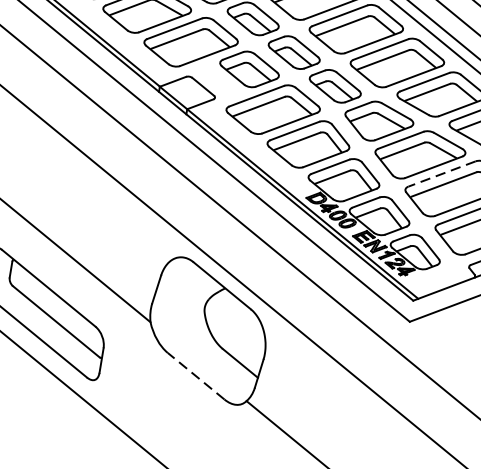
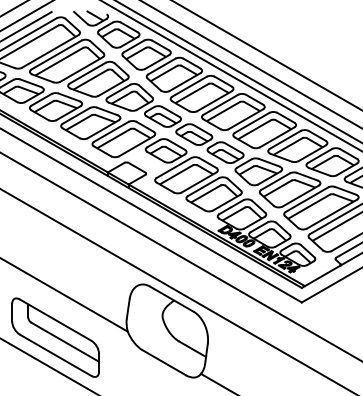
line: (441, 173) -> (306, 199), dashed -> solid
line: (196, 375) -> (164, 362), dashed -> solid

